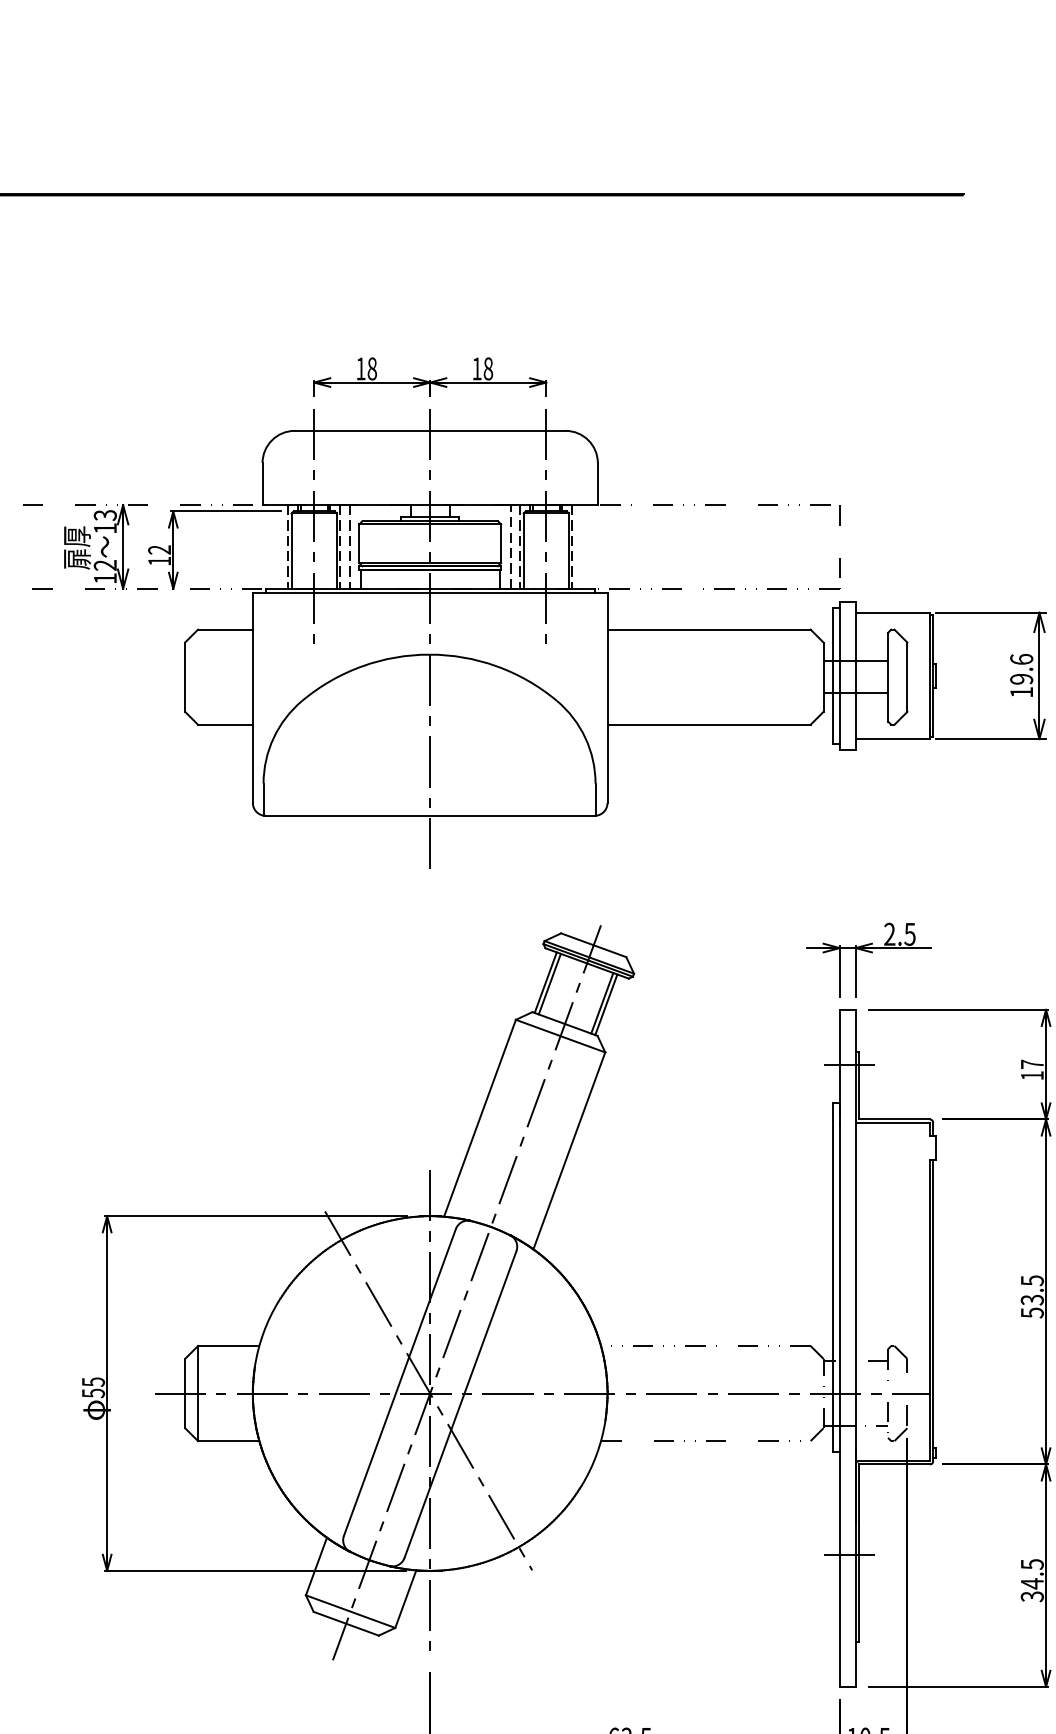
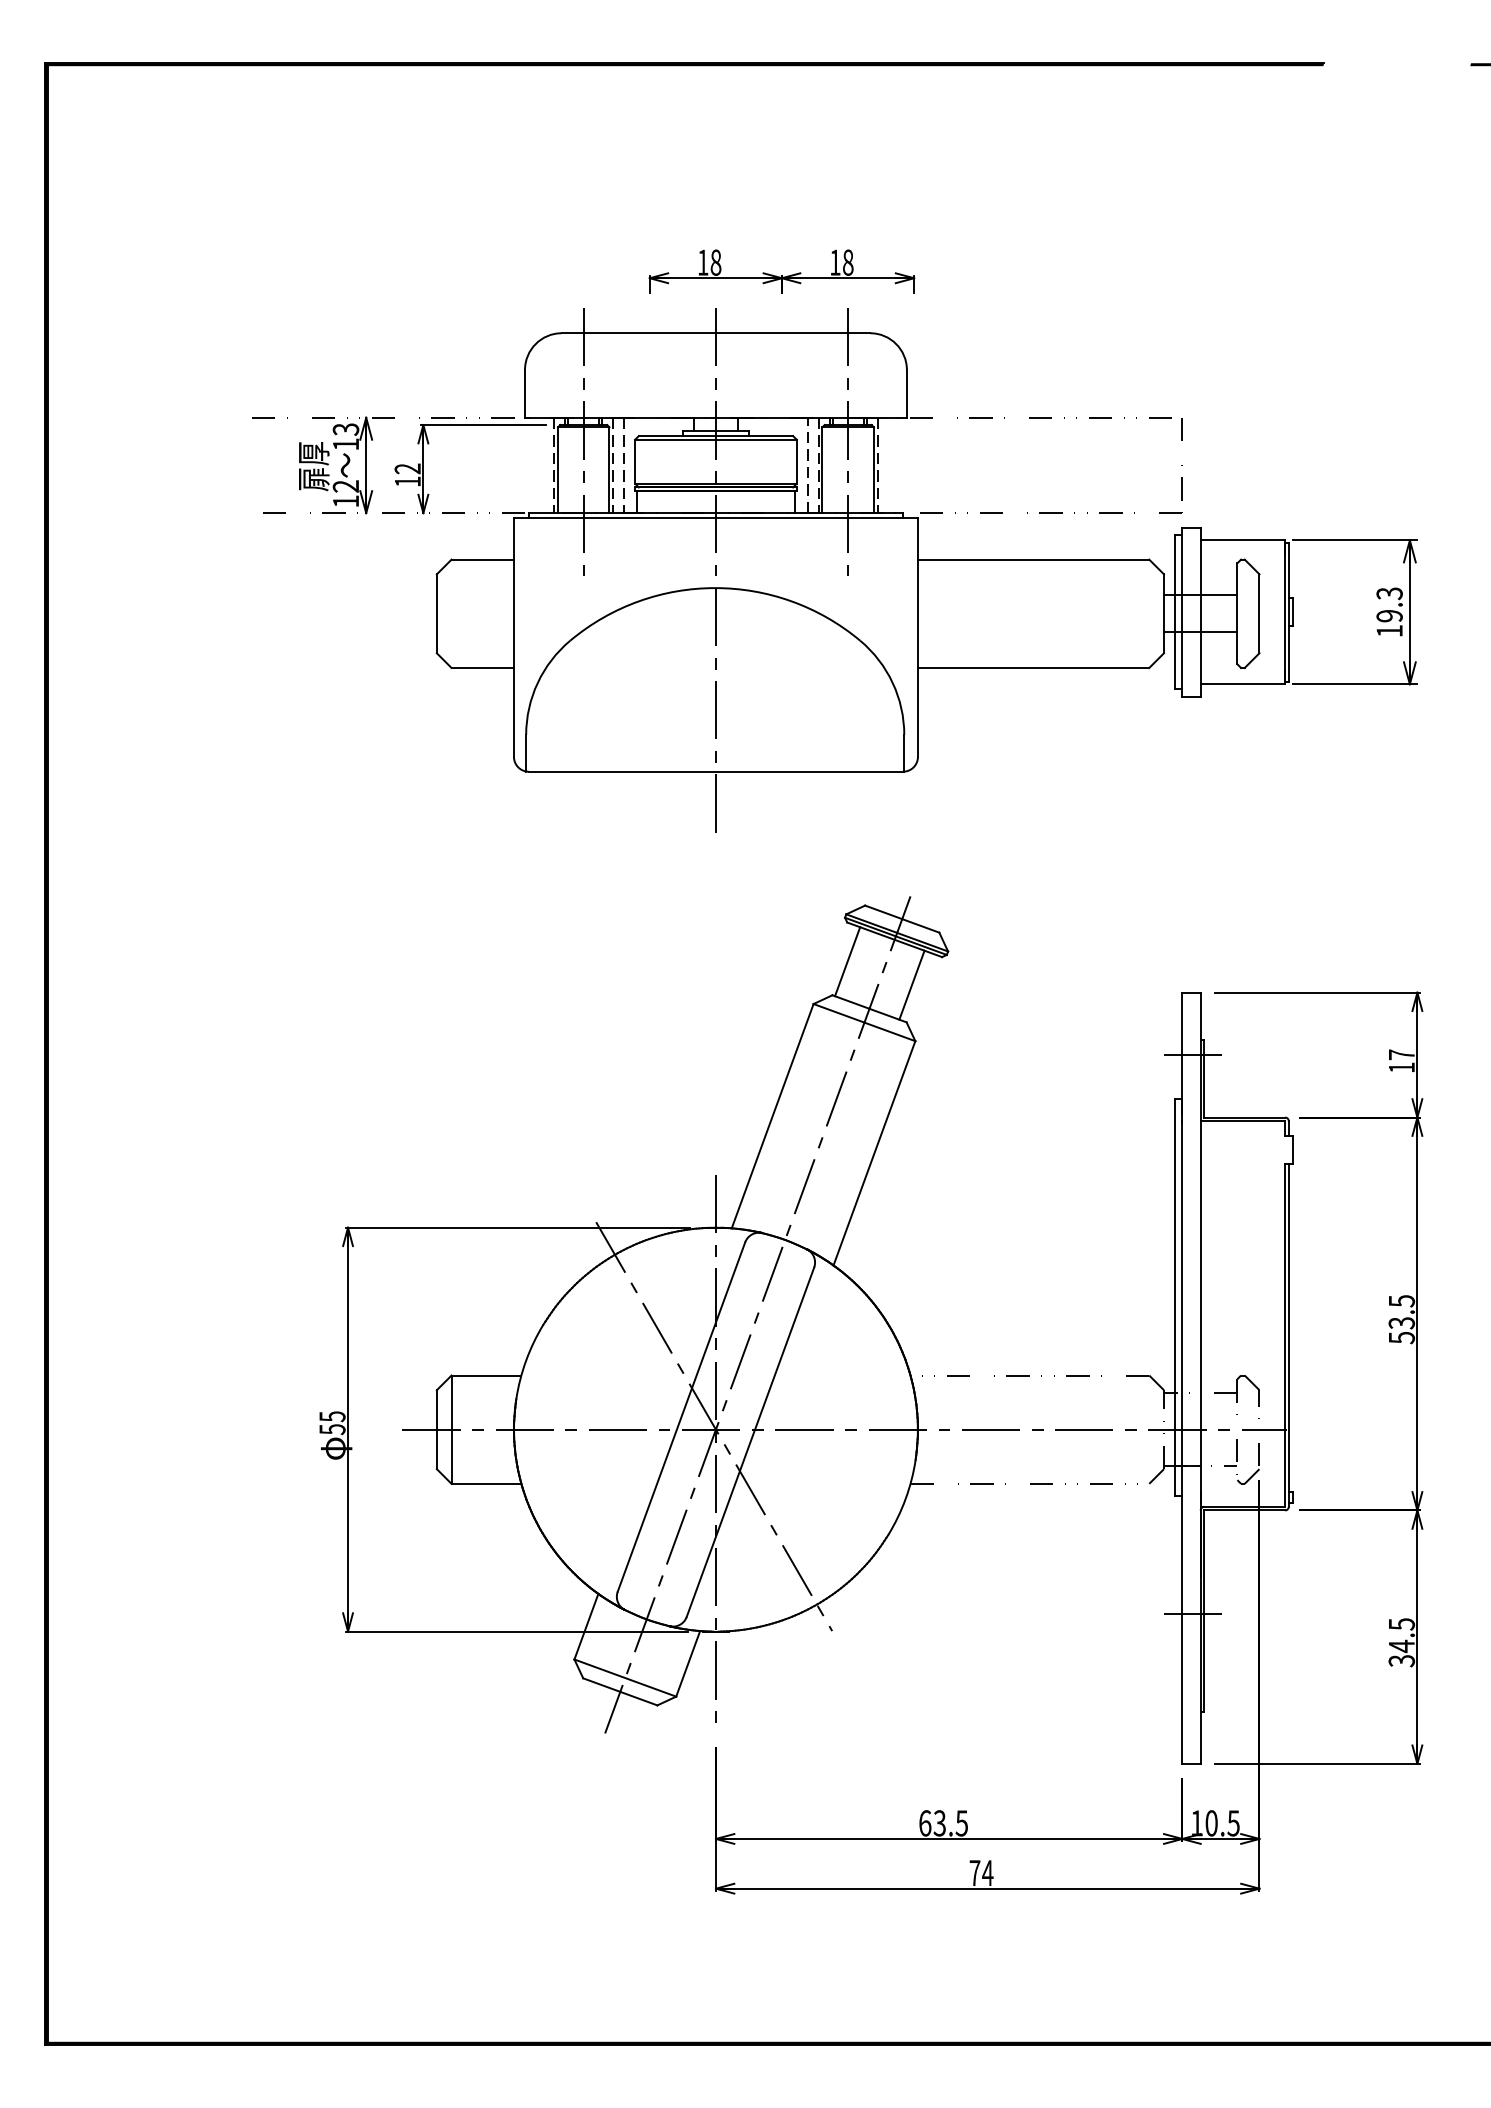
part: (429, 376) -> (781, 271), moved
text: (1021, 659) -> (1389, 593), 19.6 -> 19.3
part: (872, 953) -> (1219, 928), removed
line: (549, 983) -> (851, 962), removed
line: (606, 1004) -> (916, 986), removed

